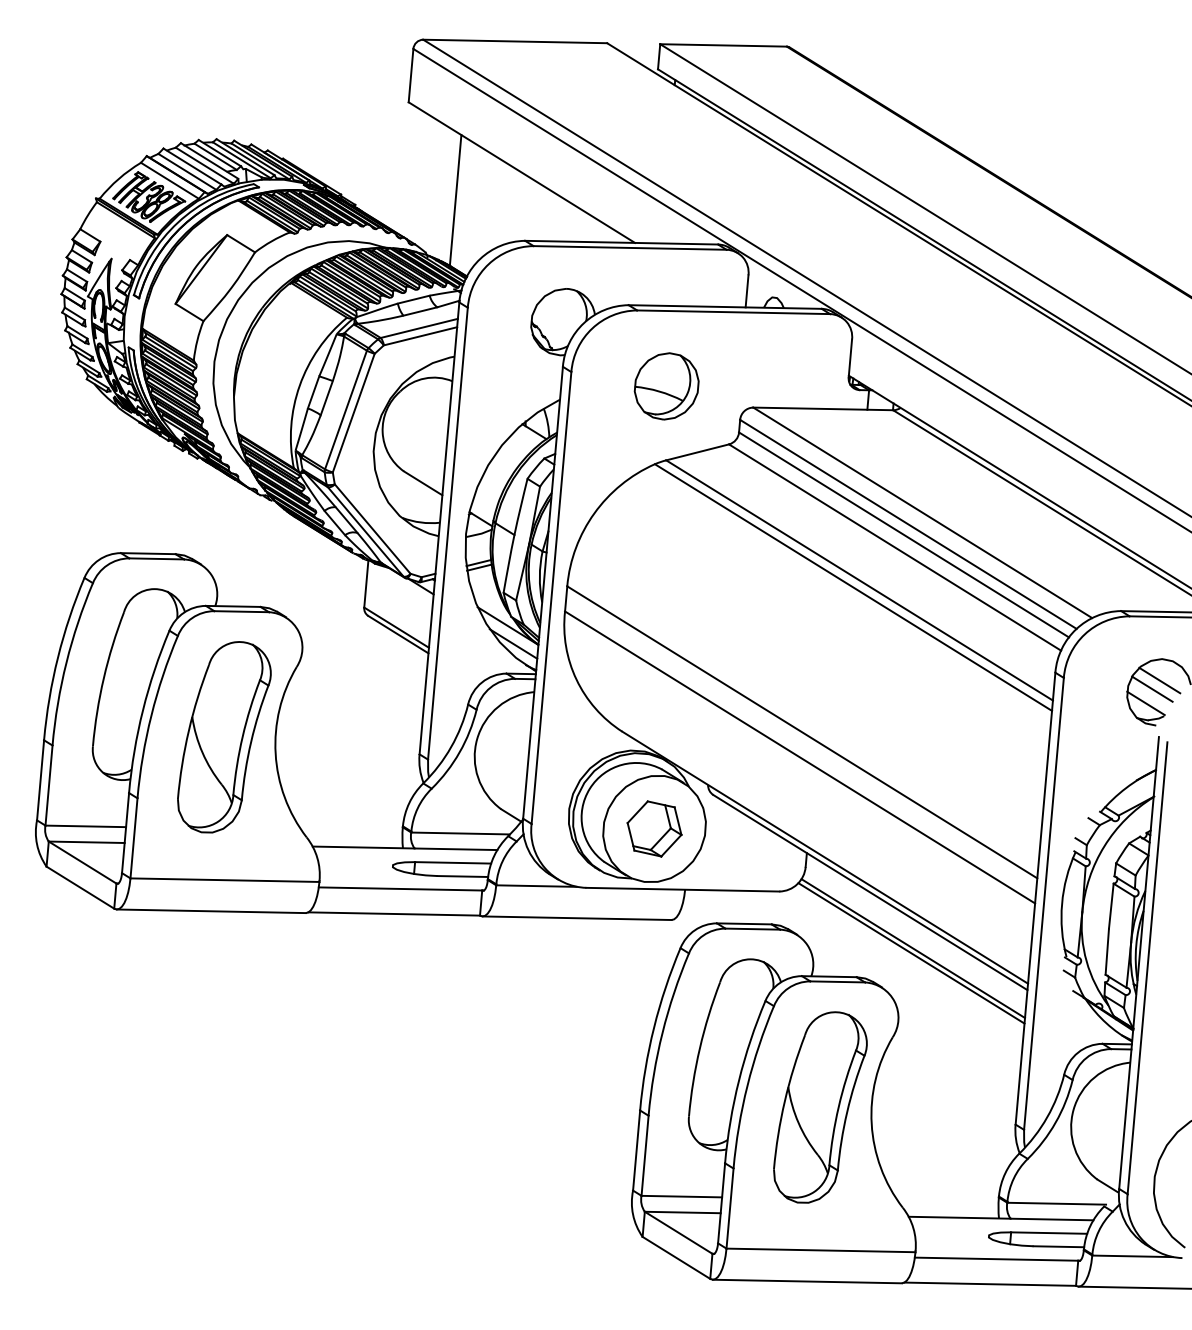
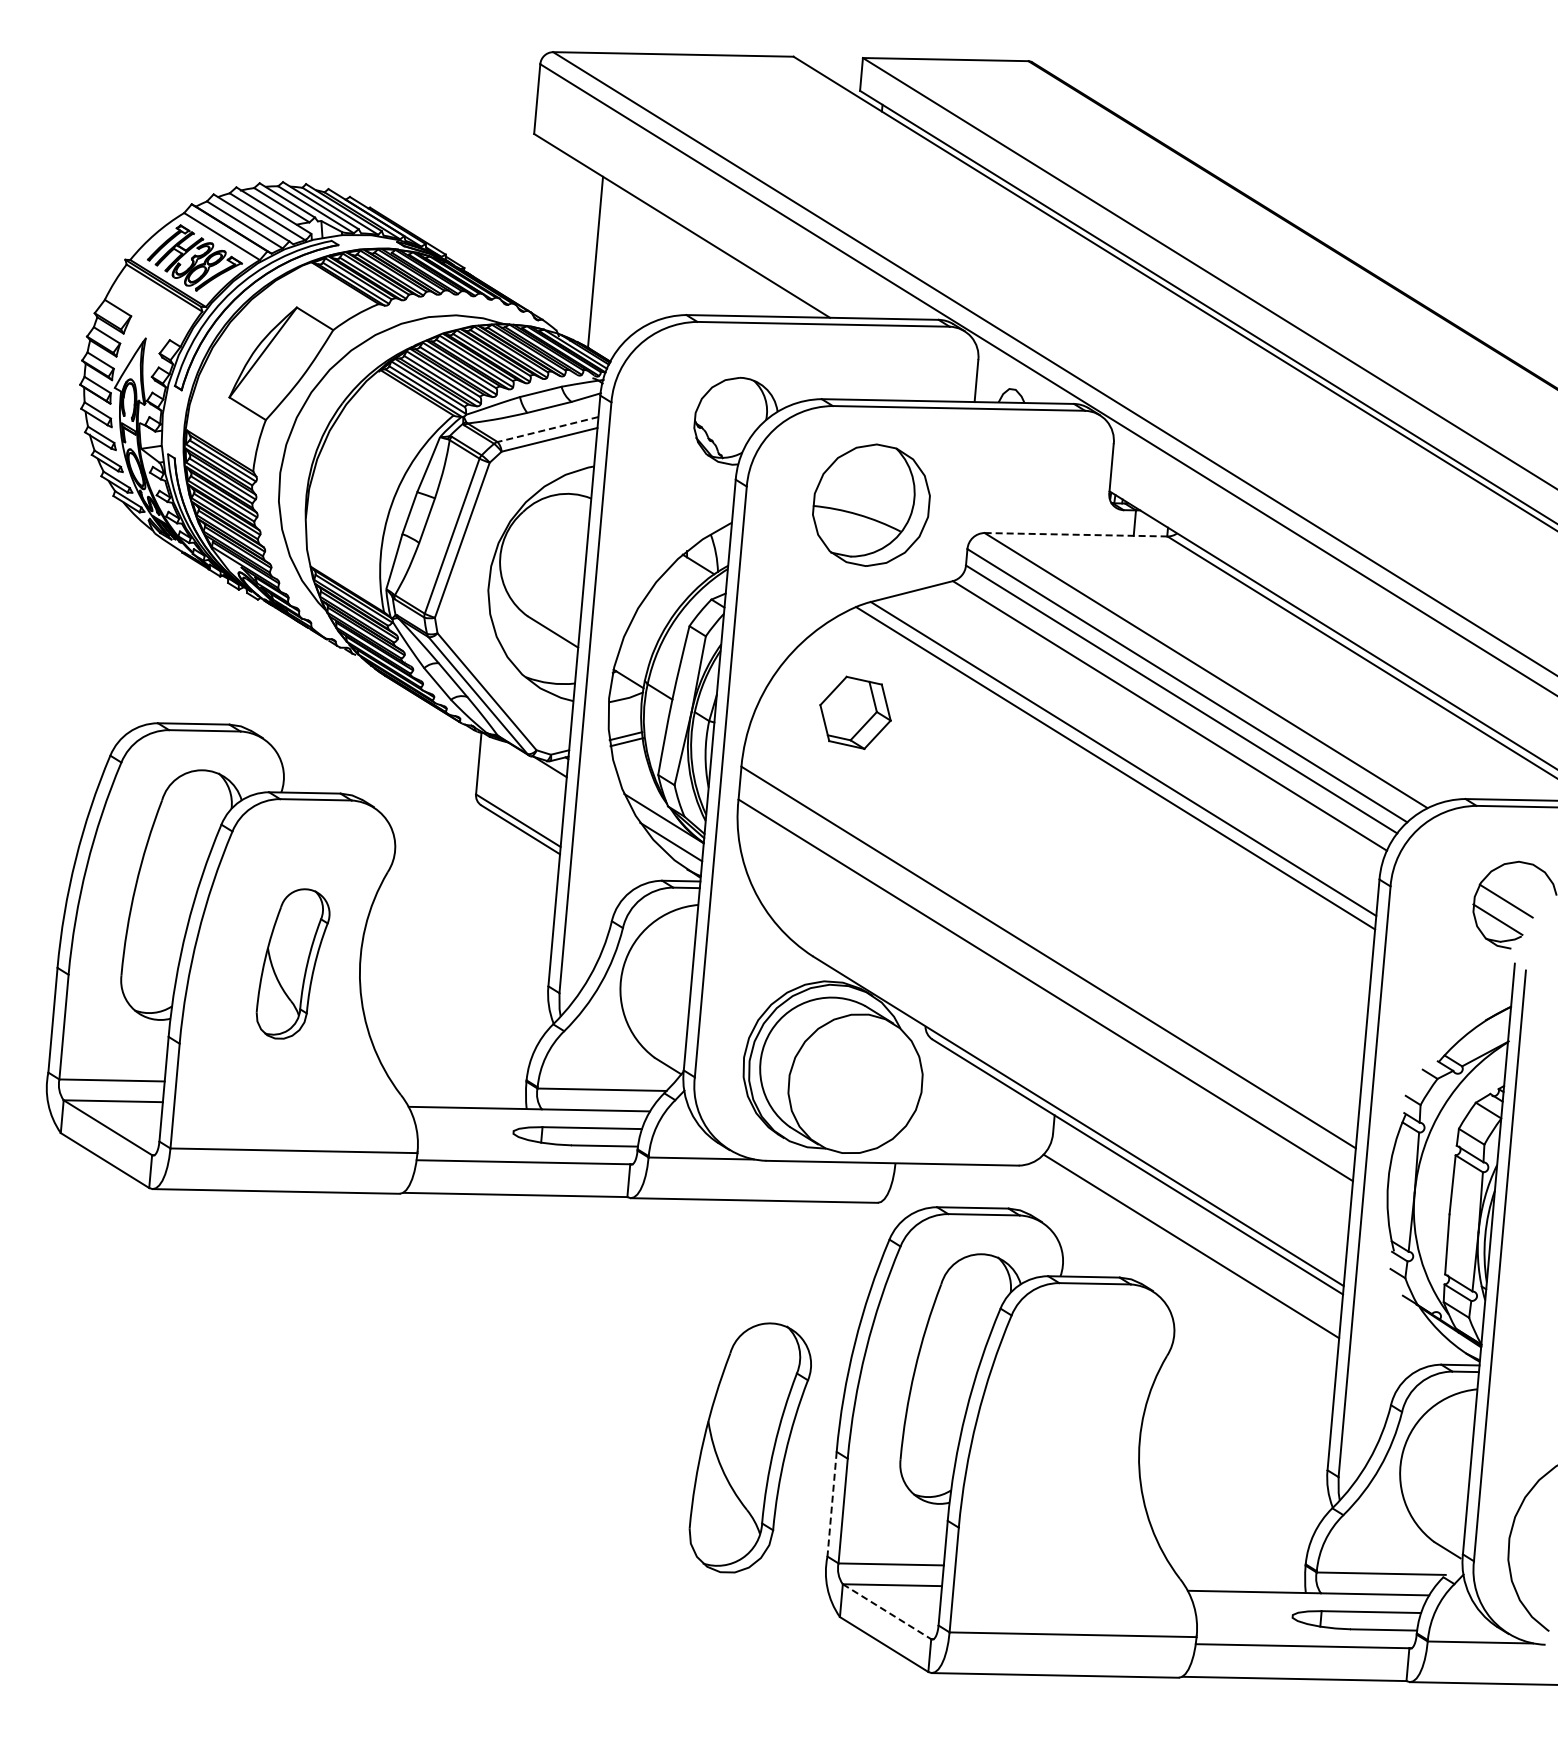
line: (419, 328) -> (548, 429), solid -> dashed
part: (666, 386) -> (871, 505), size x1.4
line: (823, 408) -> (1076, 534), solid -> dashed
line: (1159, 680) -> (1515, 889), removed
part: (223, 736) -> (292, 963), size x0.6
part: (654, 828) -> (855, 712), moved
line: (913, 948) -> (1193, 1239), removed
part: (819, 1107) -> (749, 1447), moved
line: (636, 1150) -> (832, 1504), solid -> dashed
line: (679, 1232) -> (887, 1611), solid -> dashed

